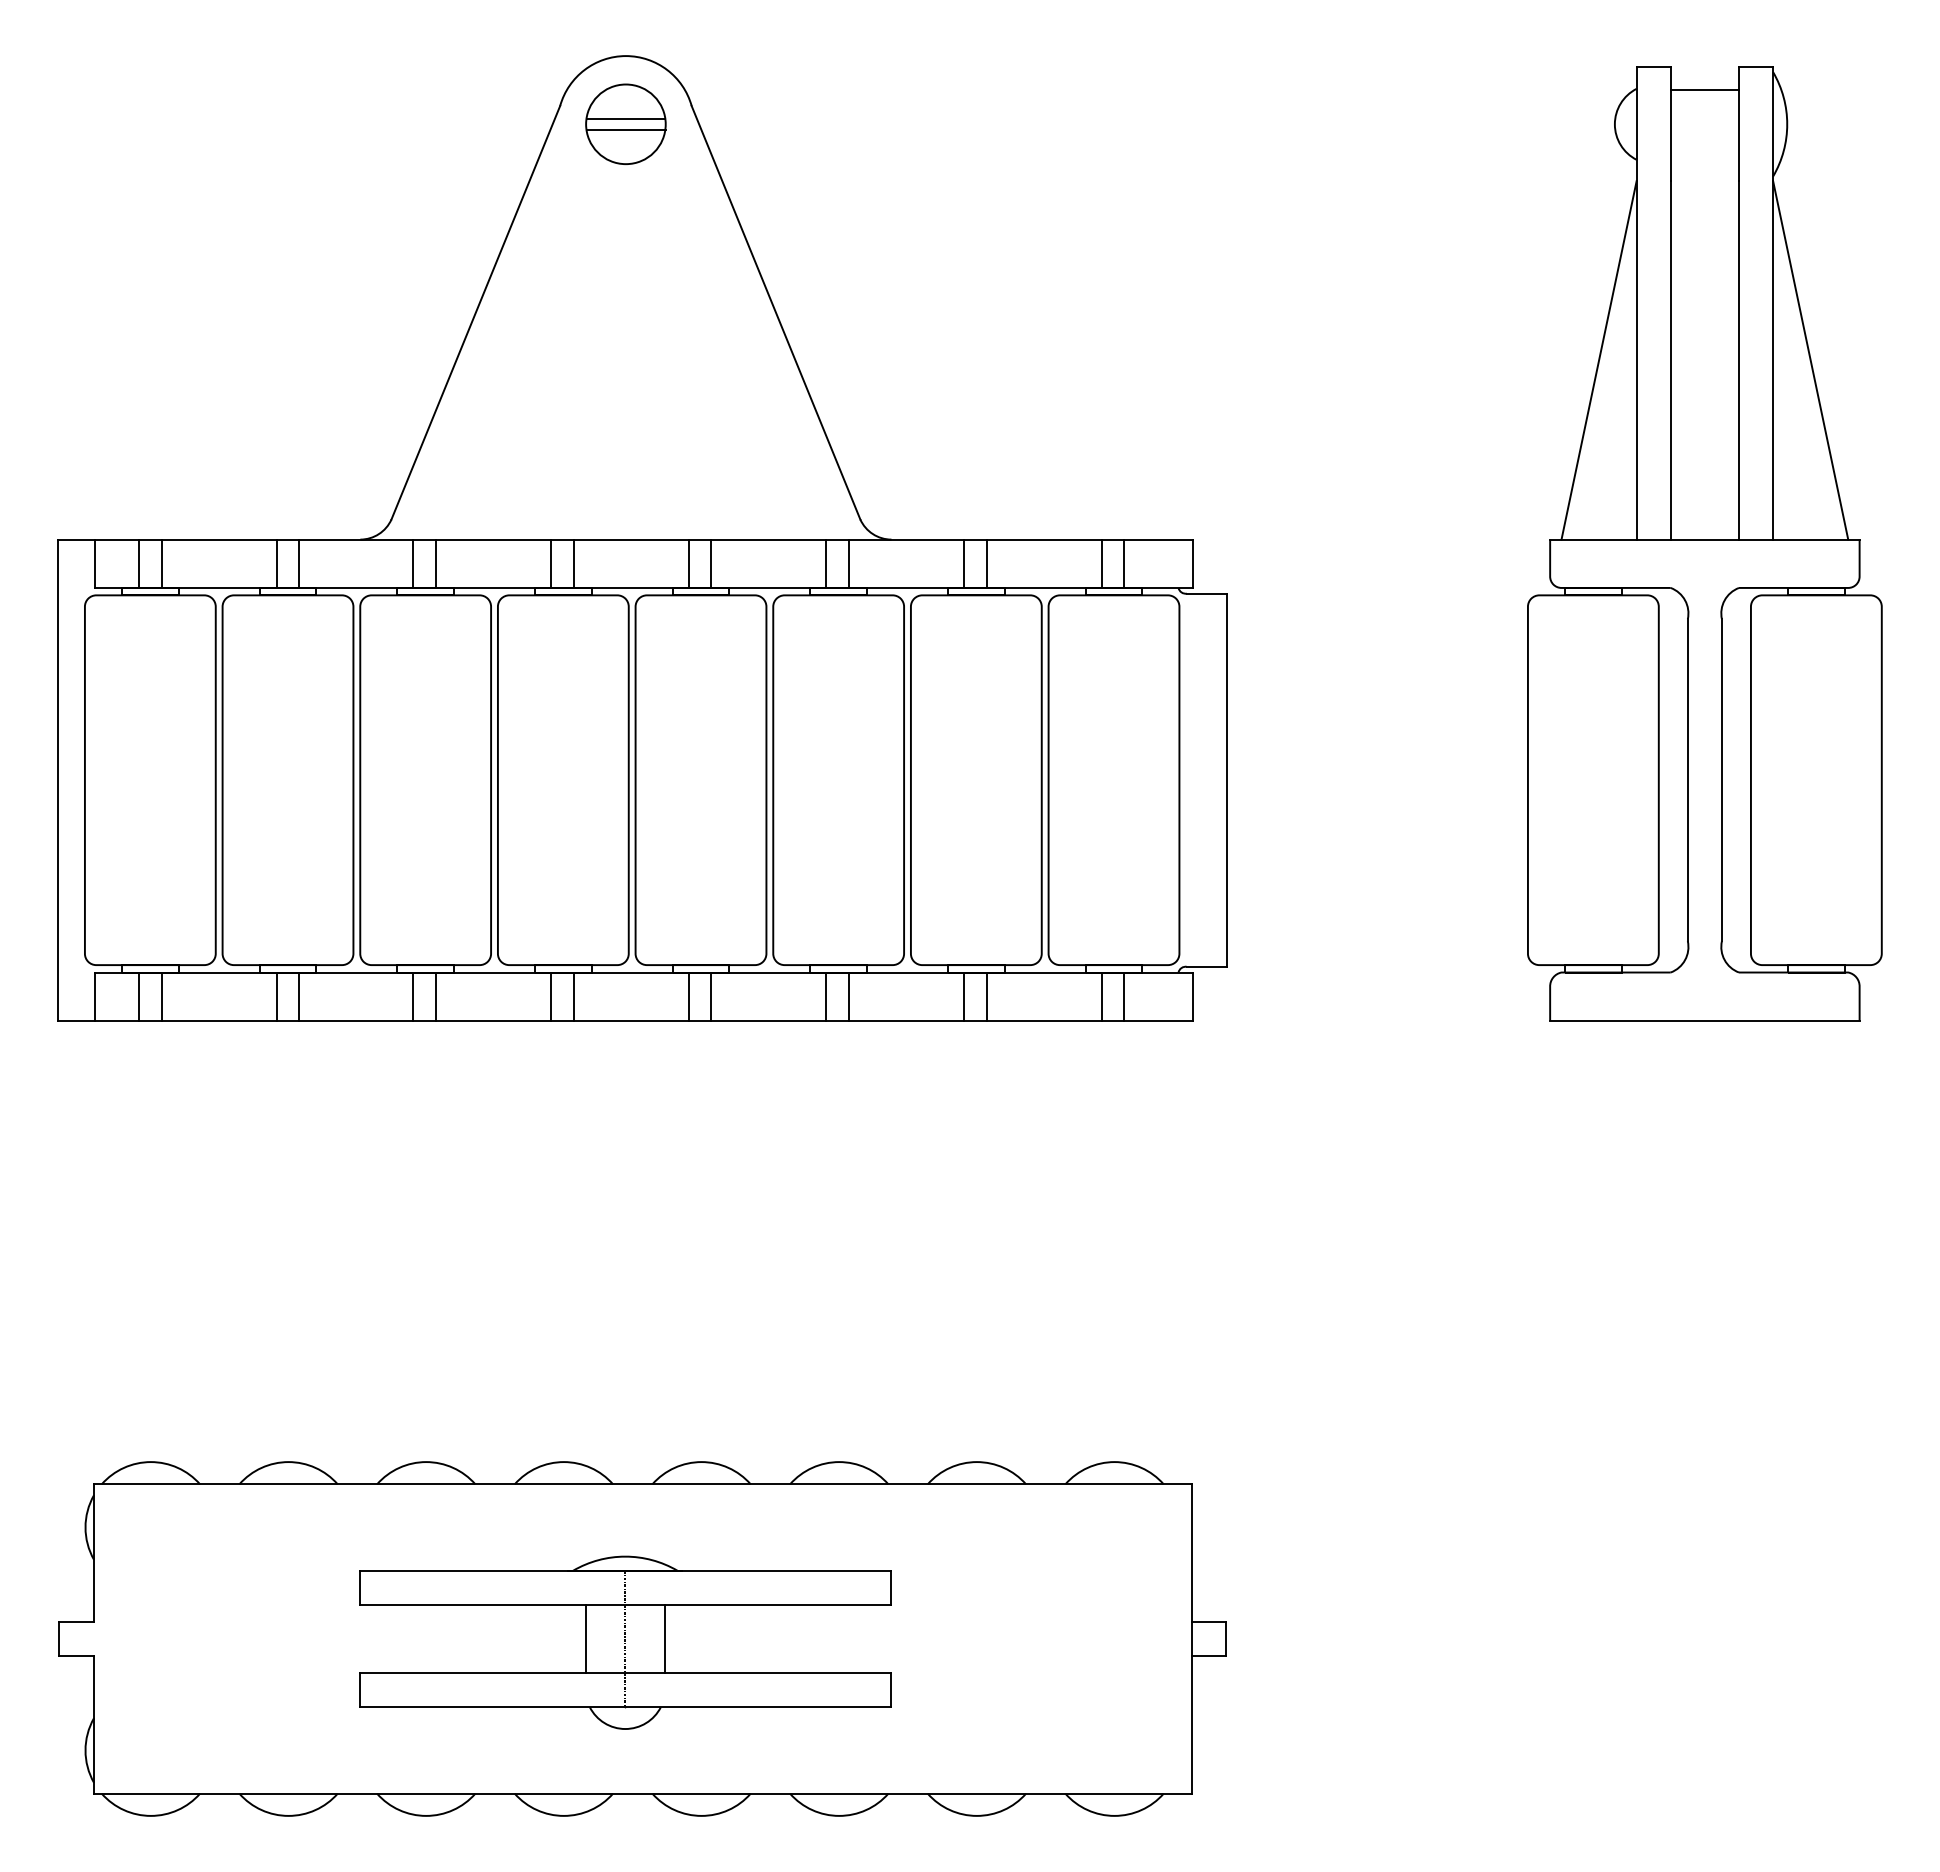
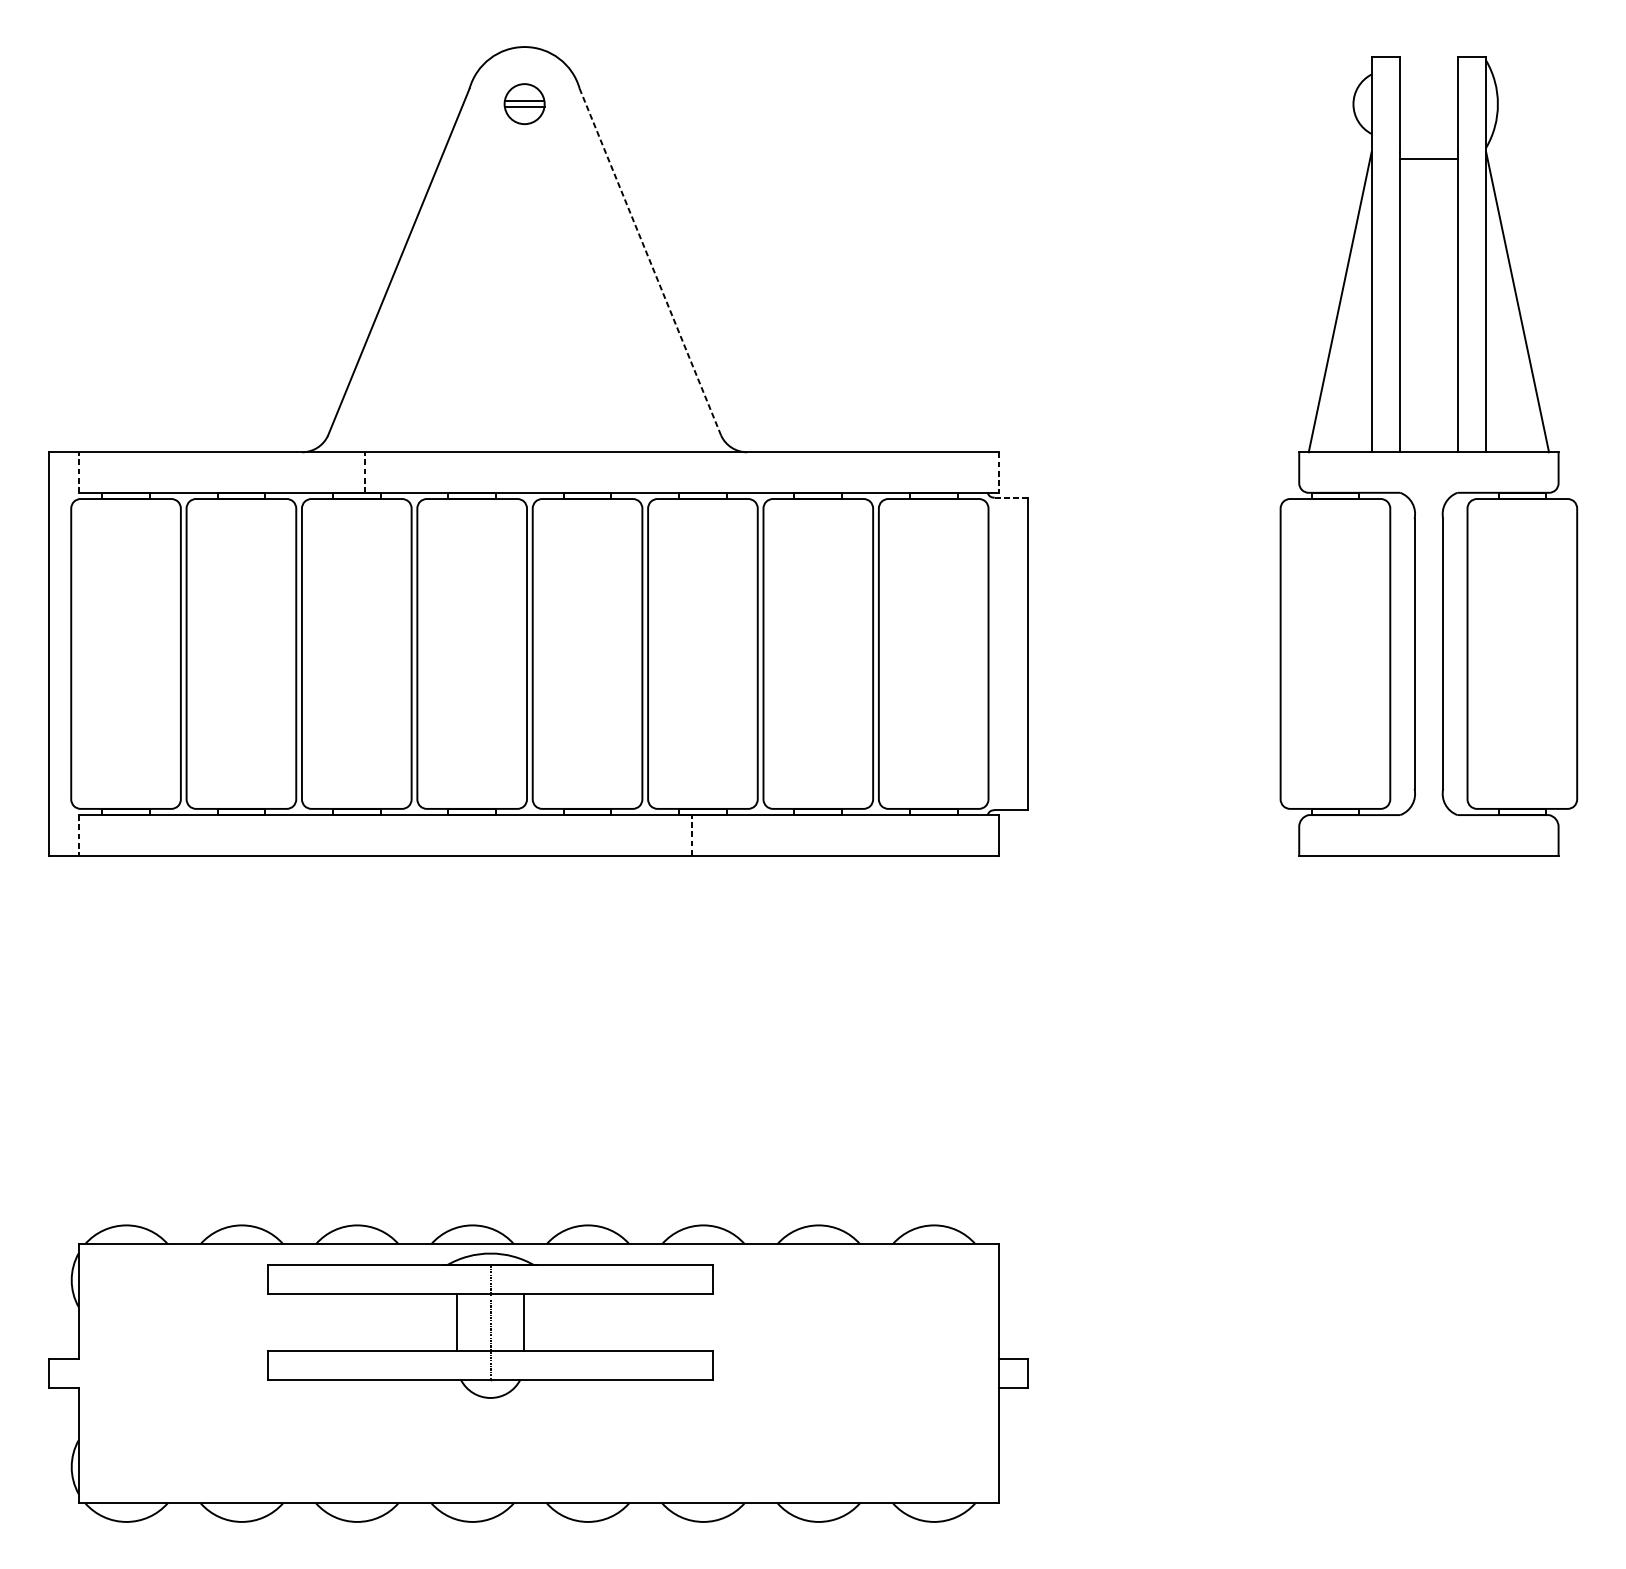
line: (1704, 90) -> (1428, 158), moved
part: (625, 123) -> (524, 103), size x0.6
line: (775, 312) -> (649, 261), solid -> dashed
line: (94, 563) -> (79, 472), solid -> dashed
line: (138, 563) -> (116, 472), removed
line: (161, 563) -> (135, 472), removed
line: (276, 563) -> (231, 472), removed
line: (299, 563) -> (251, 472), removed
line: (413, 563) -> (346, 472), removed
line: (435, 563) -> (365, 472), solid -> dashed
line: (550, 563) -> (461, 472), removed
line: (573, 563) -> (480, 472), removed
line: (688, 563) -> (577, 472), removed
line: (711, 563) -> (596, 472), removed
line: (826, 563) -> (692, 472), removed
line: (848, 563) -> (711, 472), removed
line: (963, 563) -> (807, 472), removed
line: (986, 563) -> (826, 472), removed
line: (1101, 563) -> (923, 472), removed
line: (1124, 563) -> (942, 472), removed
line: (1192, 564) -> (999, 473), solid -> dashed
line: (1206, 593) -> (1011, 497), solid -> dashed
line: (138, 996) -> (116, 835), removed
line: (161, 996) -> (135, 835), removed
line: (276, 996) -> (231, 835), removed
line: (299, 996) -> (251, 835), removed
line: (413, 996) -> (346, 835), removed
line: (435, 996) -> (365, 835), removed
line: (550, 996) -> (461, 835), removed
line: (573, 996) -> (480, 835), removed
line: (688, 996) -> (577, 835), removed
line: (711, 996) -> (596, 835), removed
line: (826, 996) -> (692, 835), solid -> dashed
line: (848, 996) -> (711, 835), removed
line: (963, 996) -> (807, 835), removed
line: (986, 996) -> (826, 835), removed
line: (1101, 996) -> (923, 835), removed
line: (1124, 996) -> (942, 835), removed
line: (94, 997) -> (79, 836), solid -> dashed
part: (625, 1642) -> (490, 1325), moved

